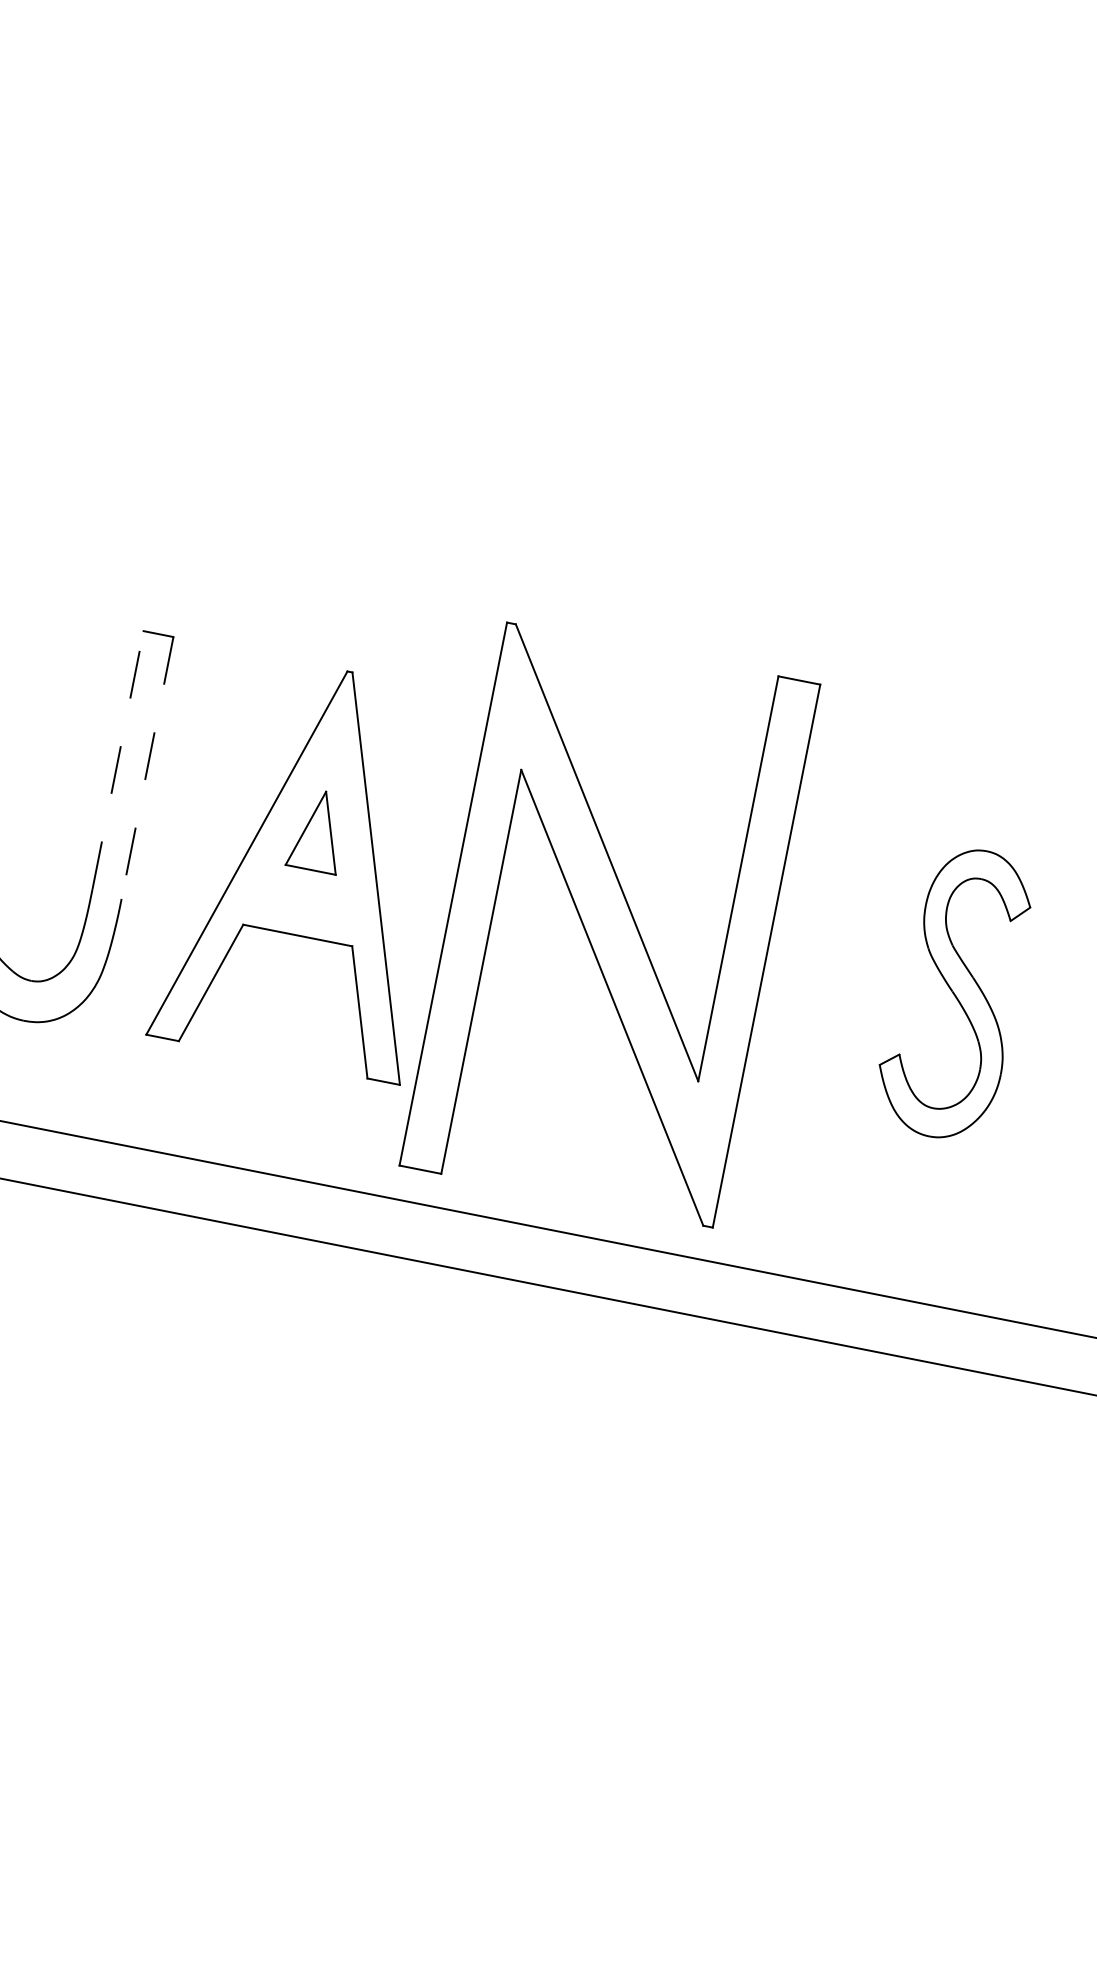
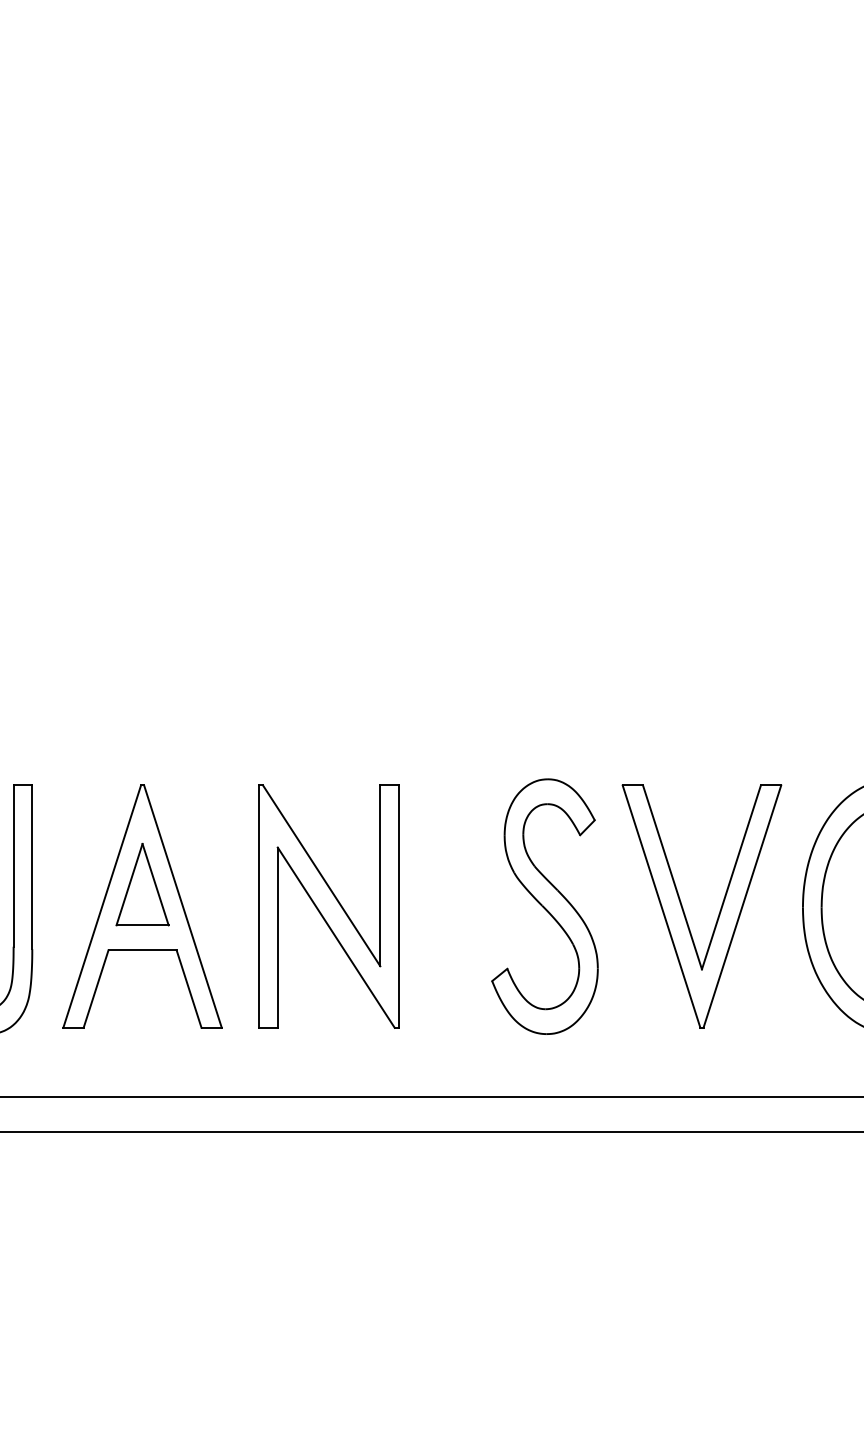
line: (117, 760) -> (13, 866), dashed -> solid
line: (147, 768) -> (32, 867), dashed -> solid
part: (318, 830) -> (142, 884), size x1.67
part: (609, 924) -> (328, 906), size x0.71
part: (954, 992) -> (544, 906), size x1.43

